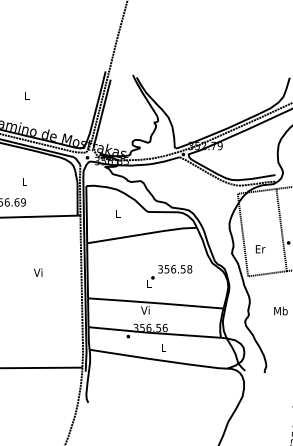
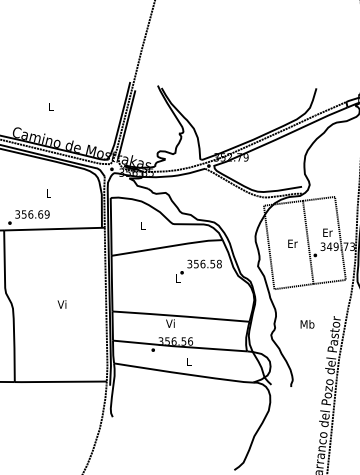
text: (260, 248) -> (292, 243), moved
text: (37, 272) -> (61, 304), moved
text: (169, 275) -> (198, 270), moved

